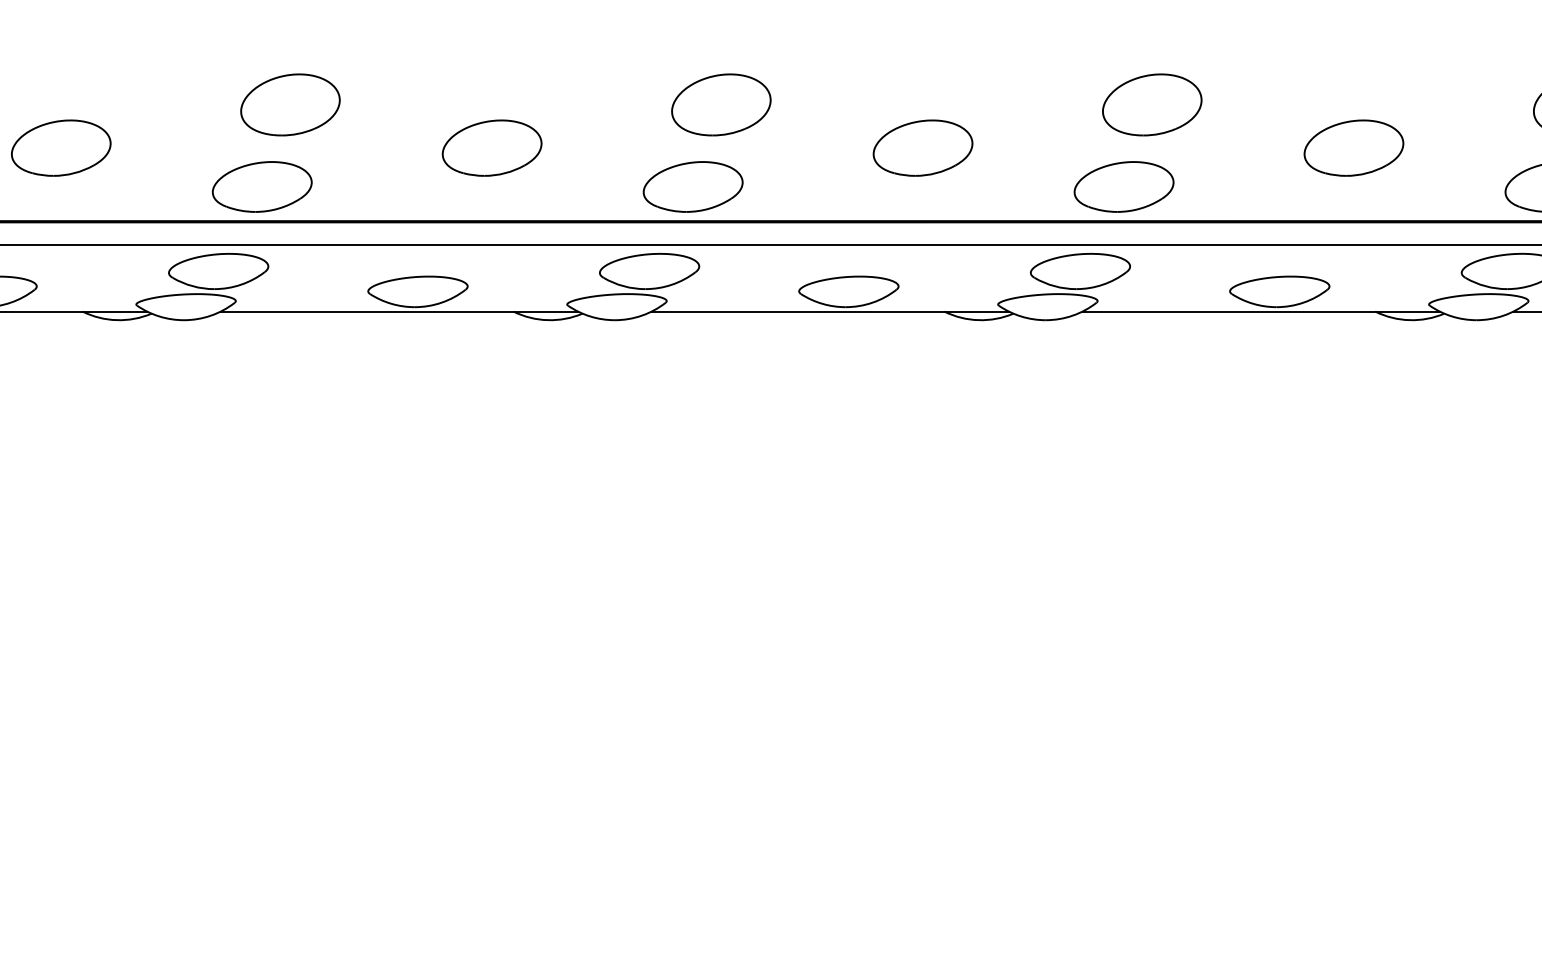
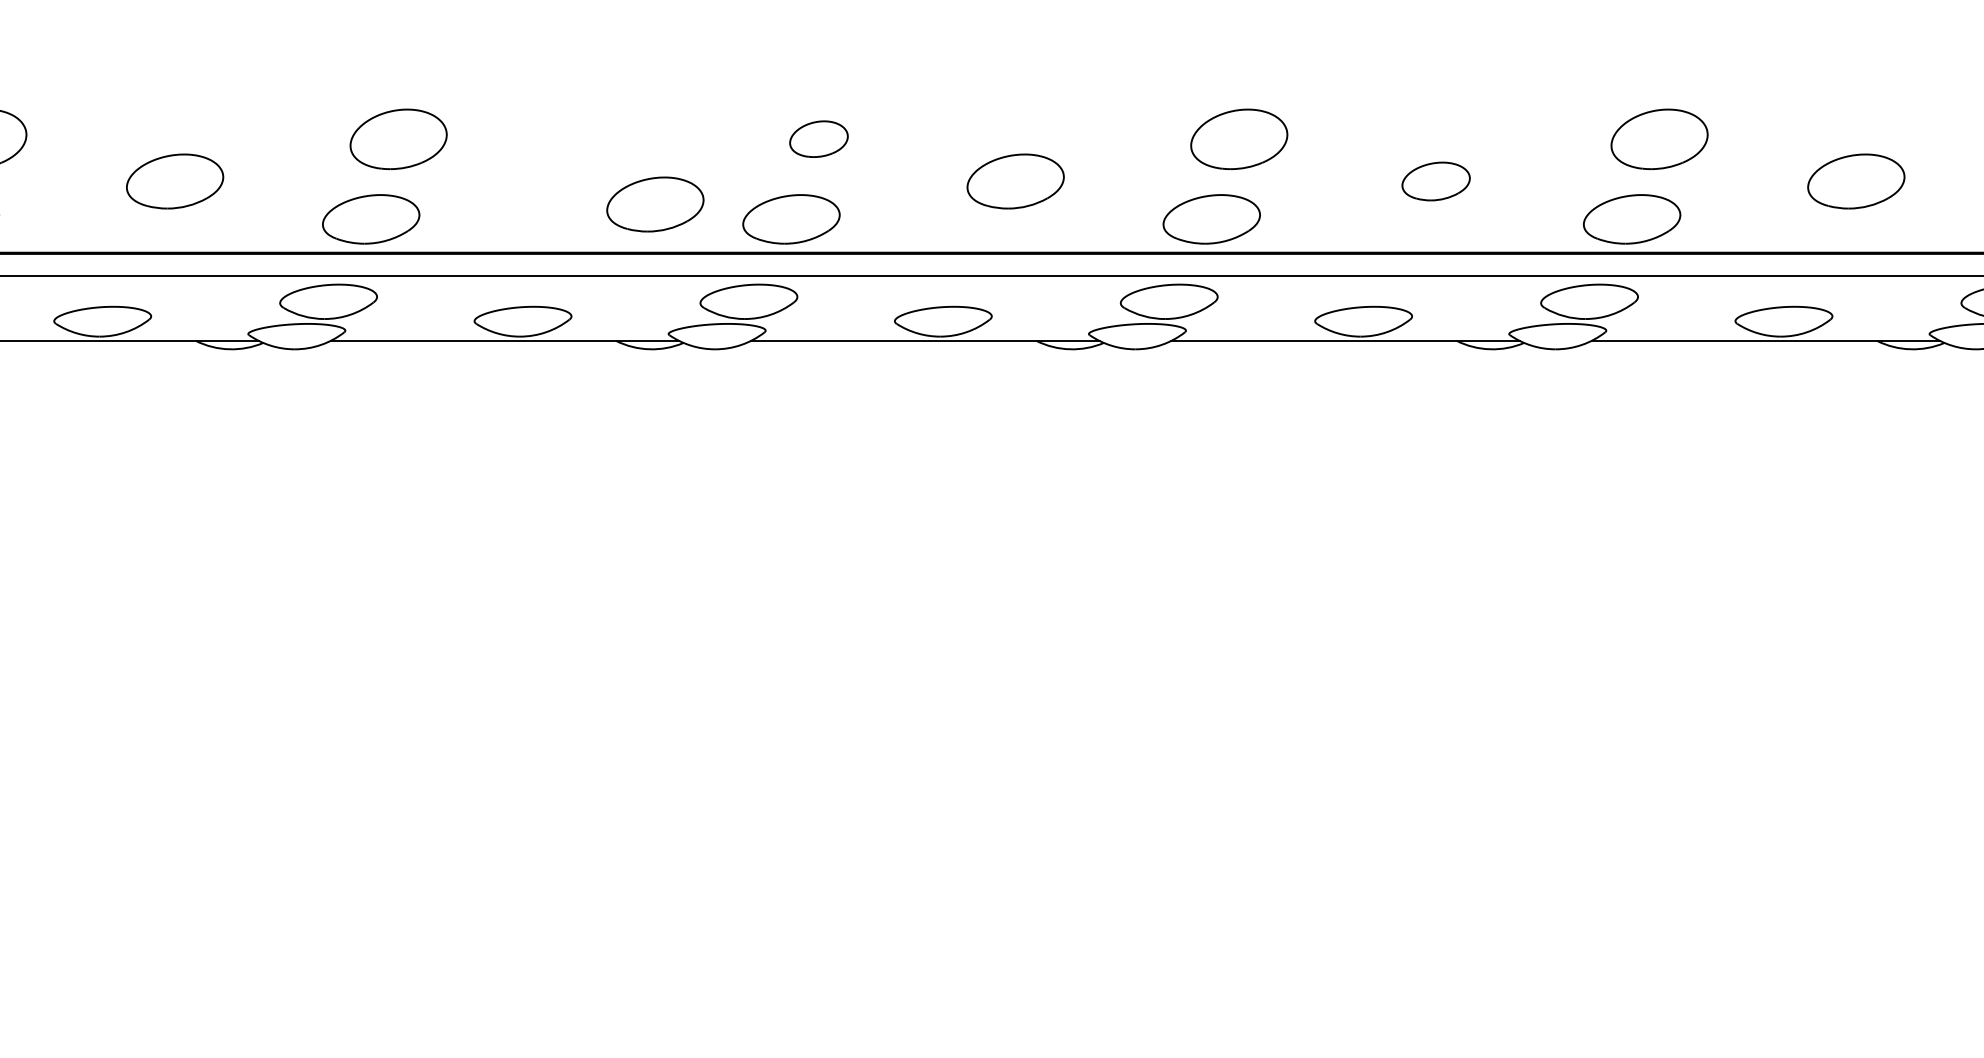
part: (289, 104) -> (818, 138), size x0.6
part: (61, 148) -> (655, 204), moved
part: (923, 148) -> (1436, 181), size x0.7

